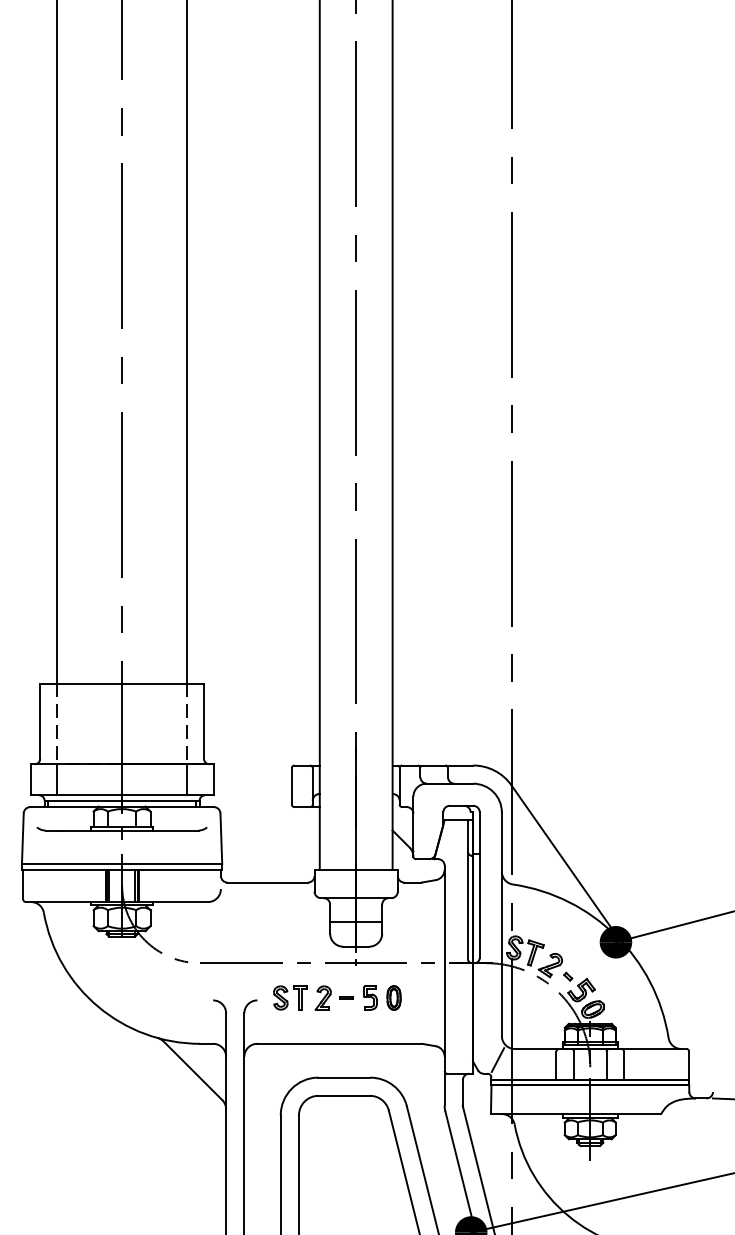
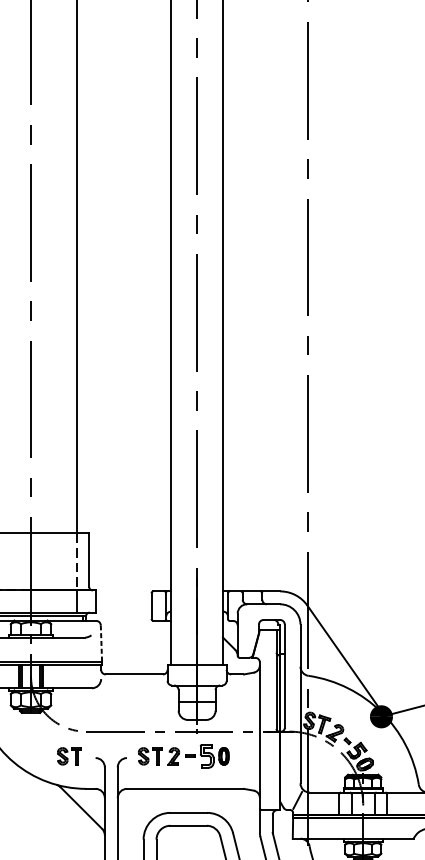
line: (221, 839) -> (101, 643), solid -> dashed
part: (176, 997) -> (69, 756), added
part: (370, 997) -> (207, 756), size x1.4

